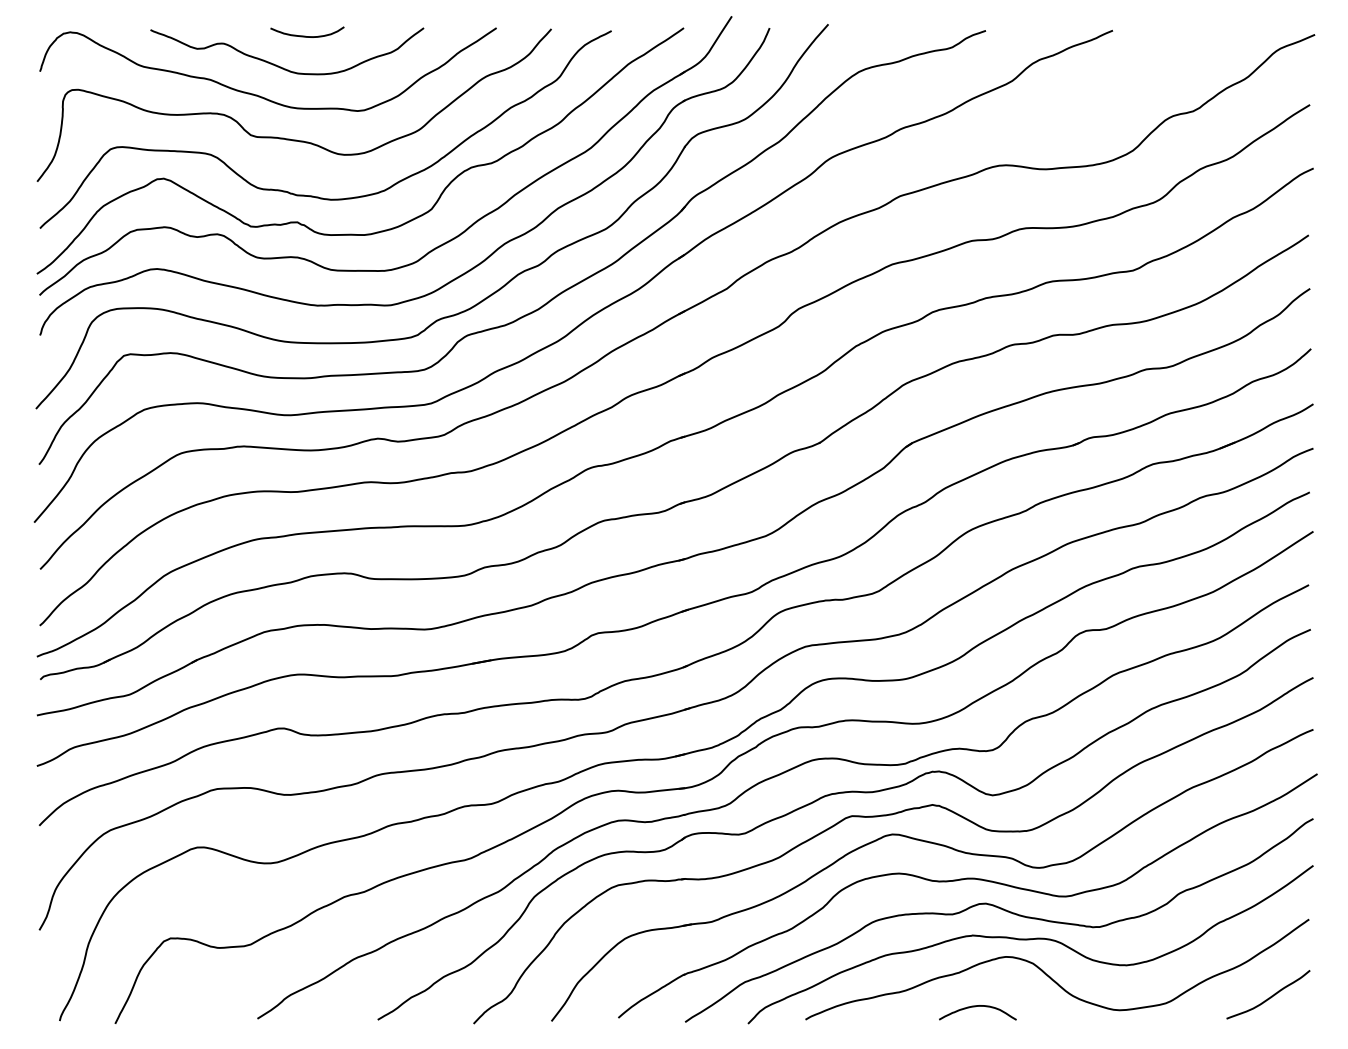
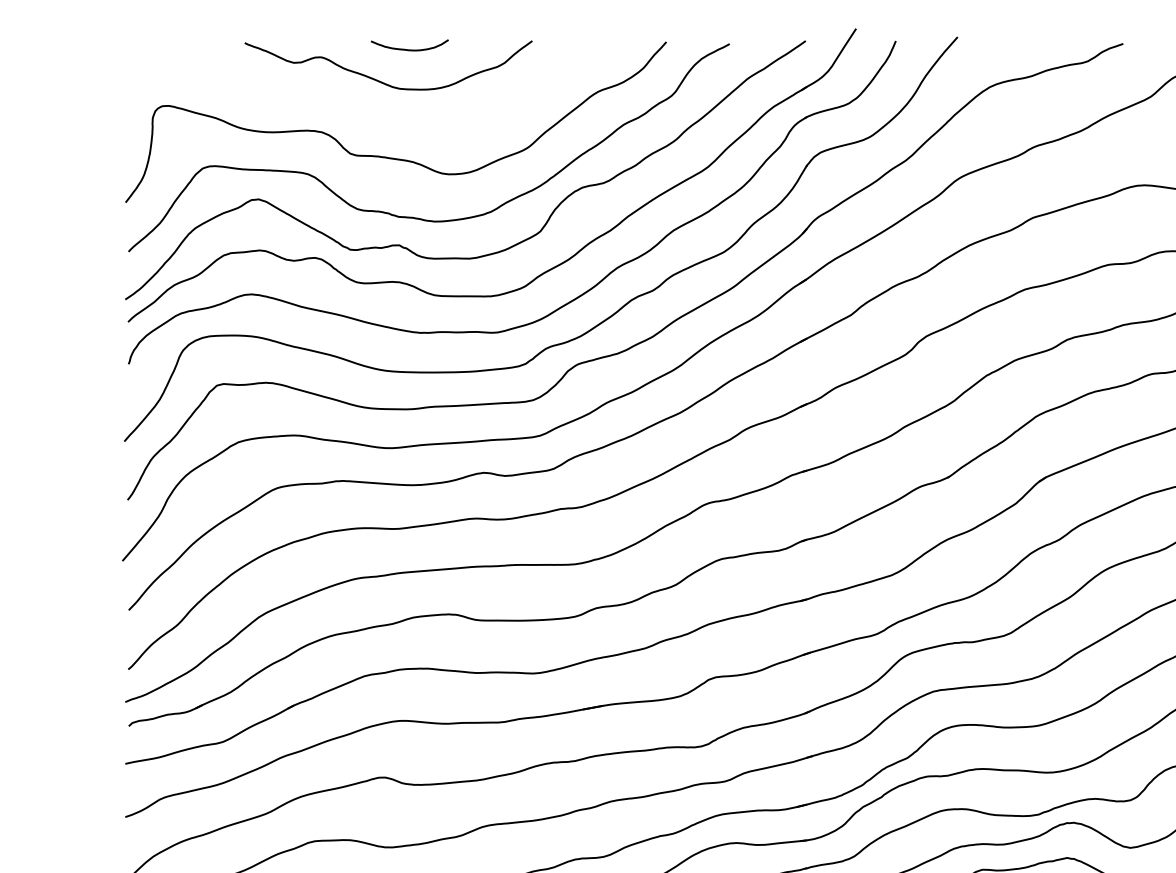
curve: (257, 94) -> (357, 110), removed

